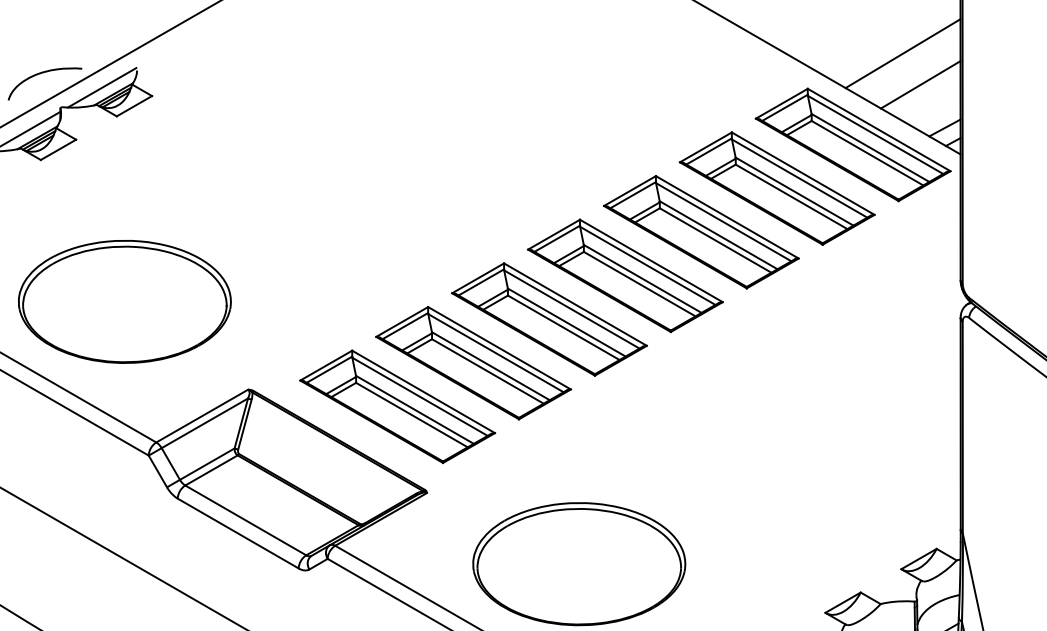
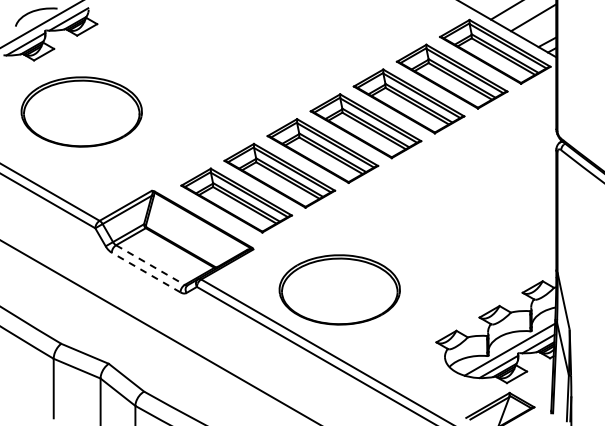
part: (124, 300) -> (81, 111), moved
line: (245, 521) -> (150, 265), solid -> dashed
line: (238, 533) -> (146, 272), solid -> dashed

